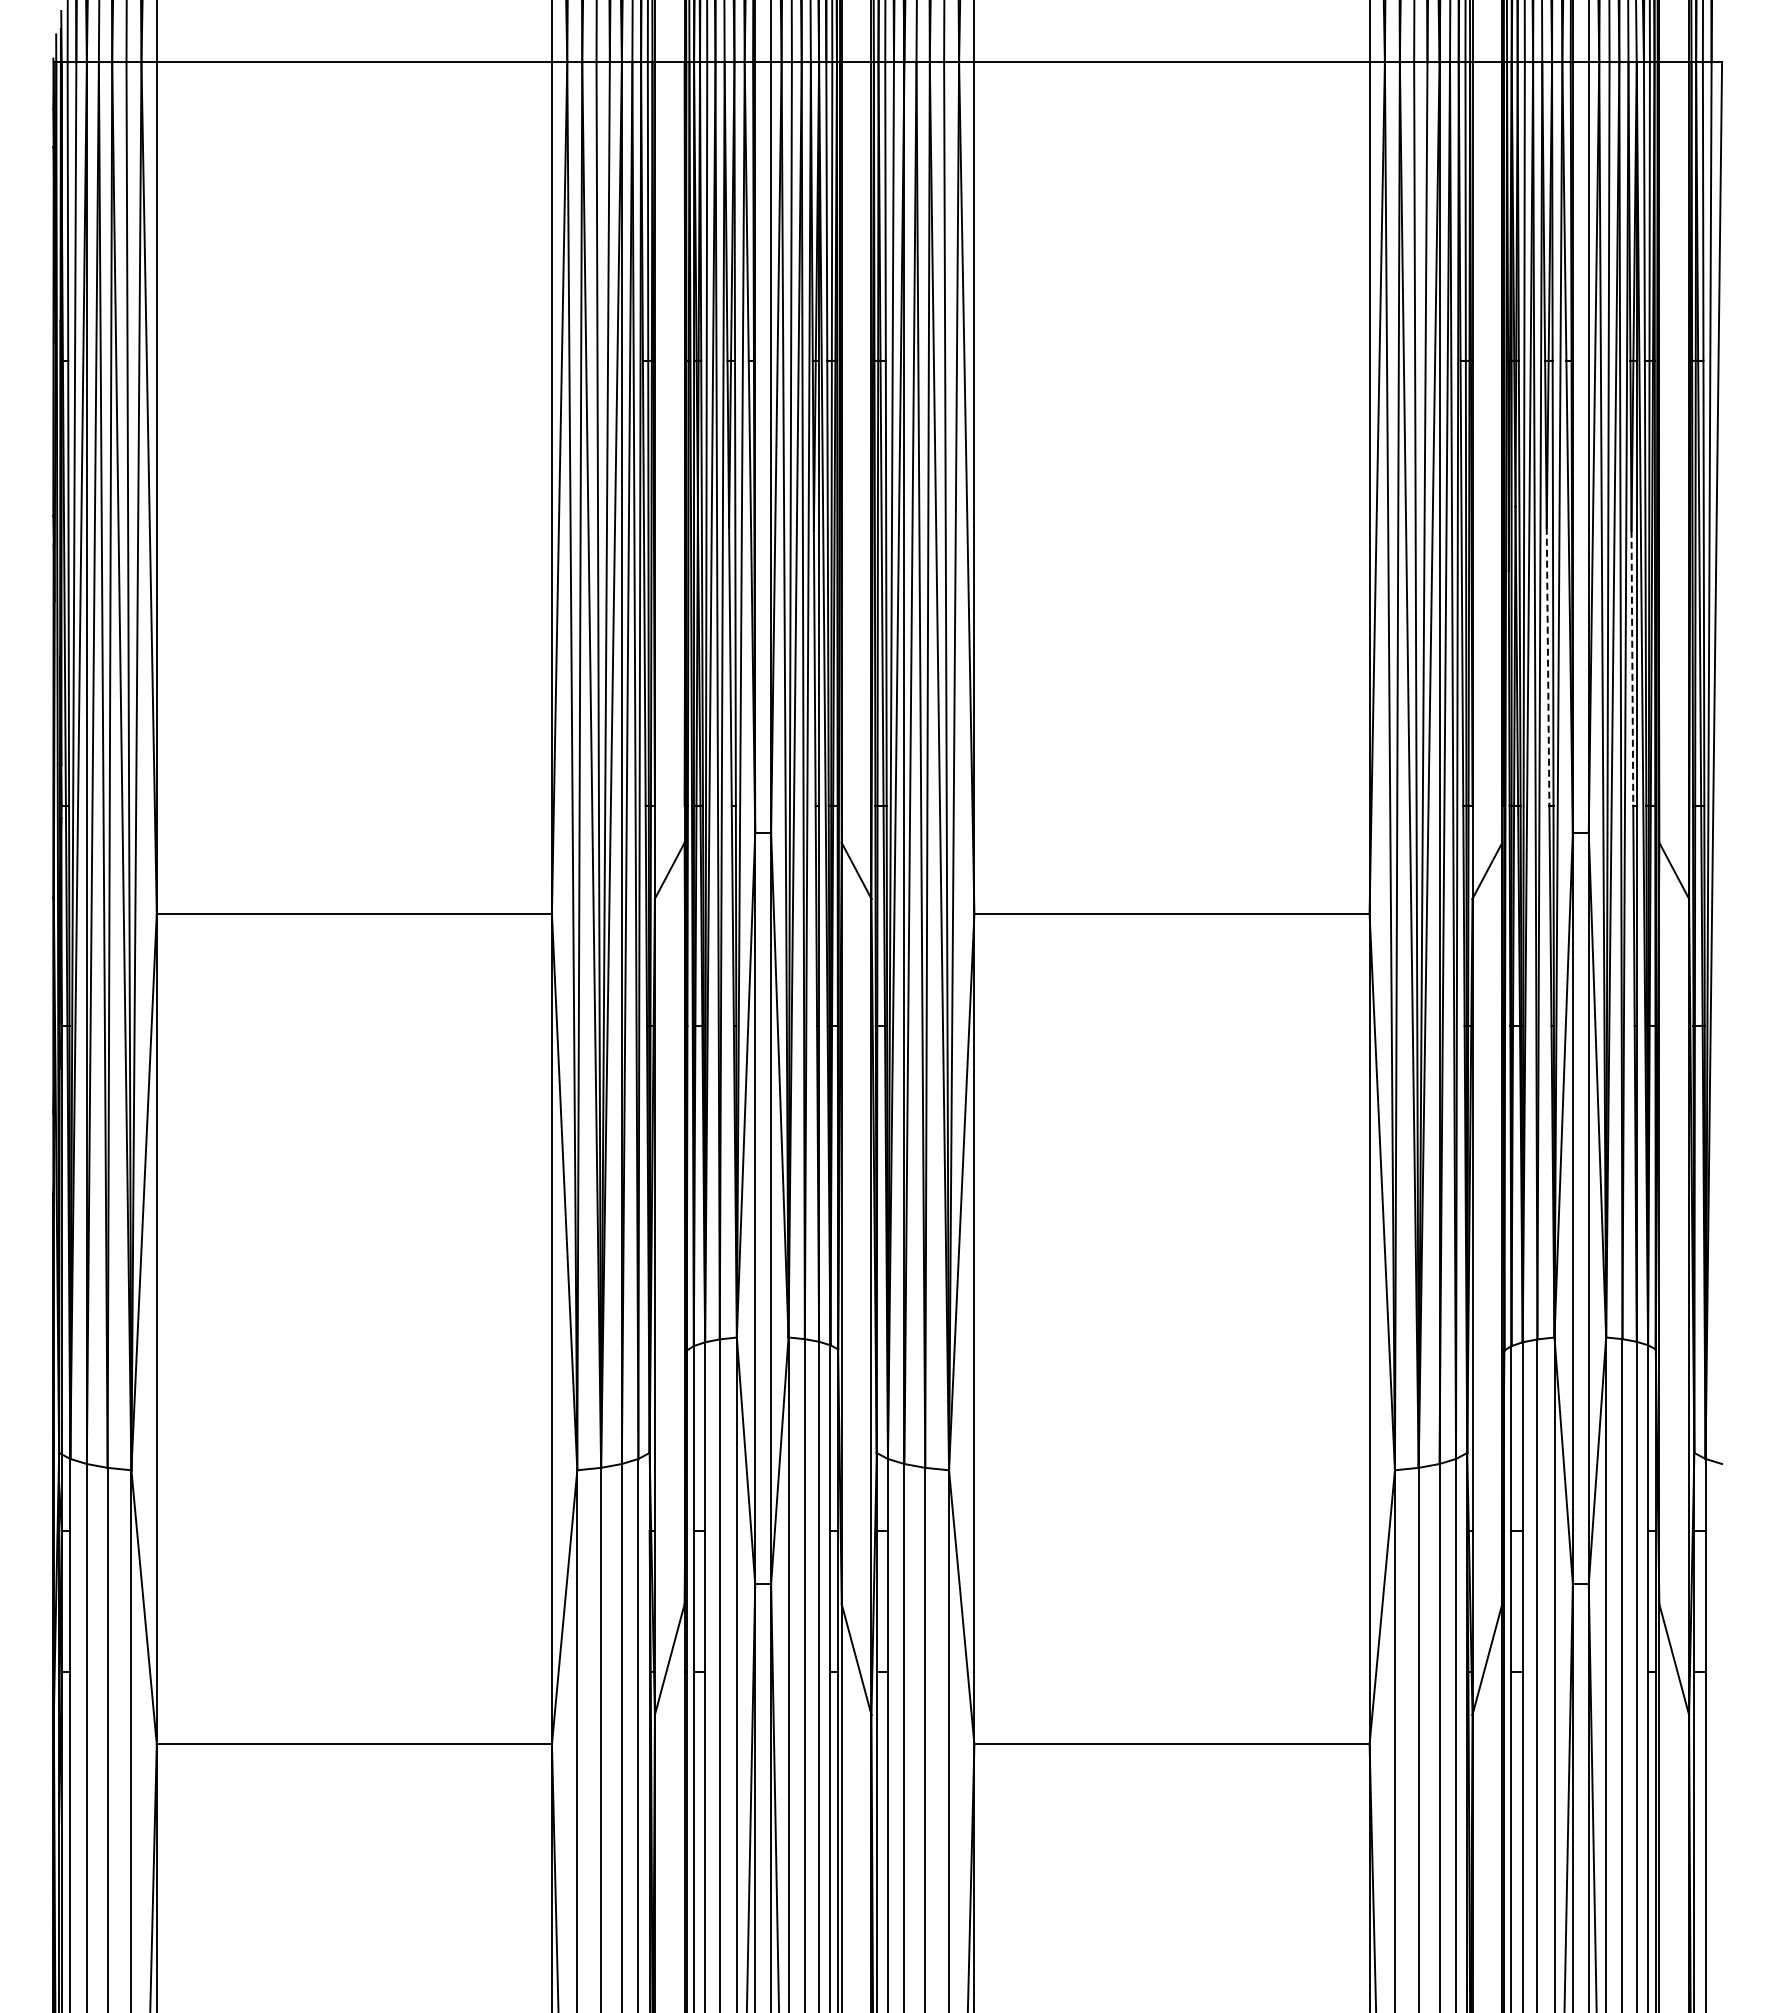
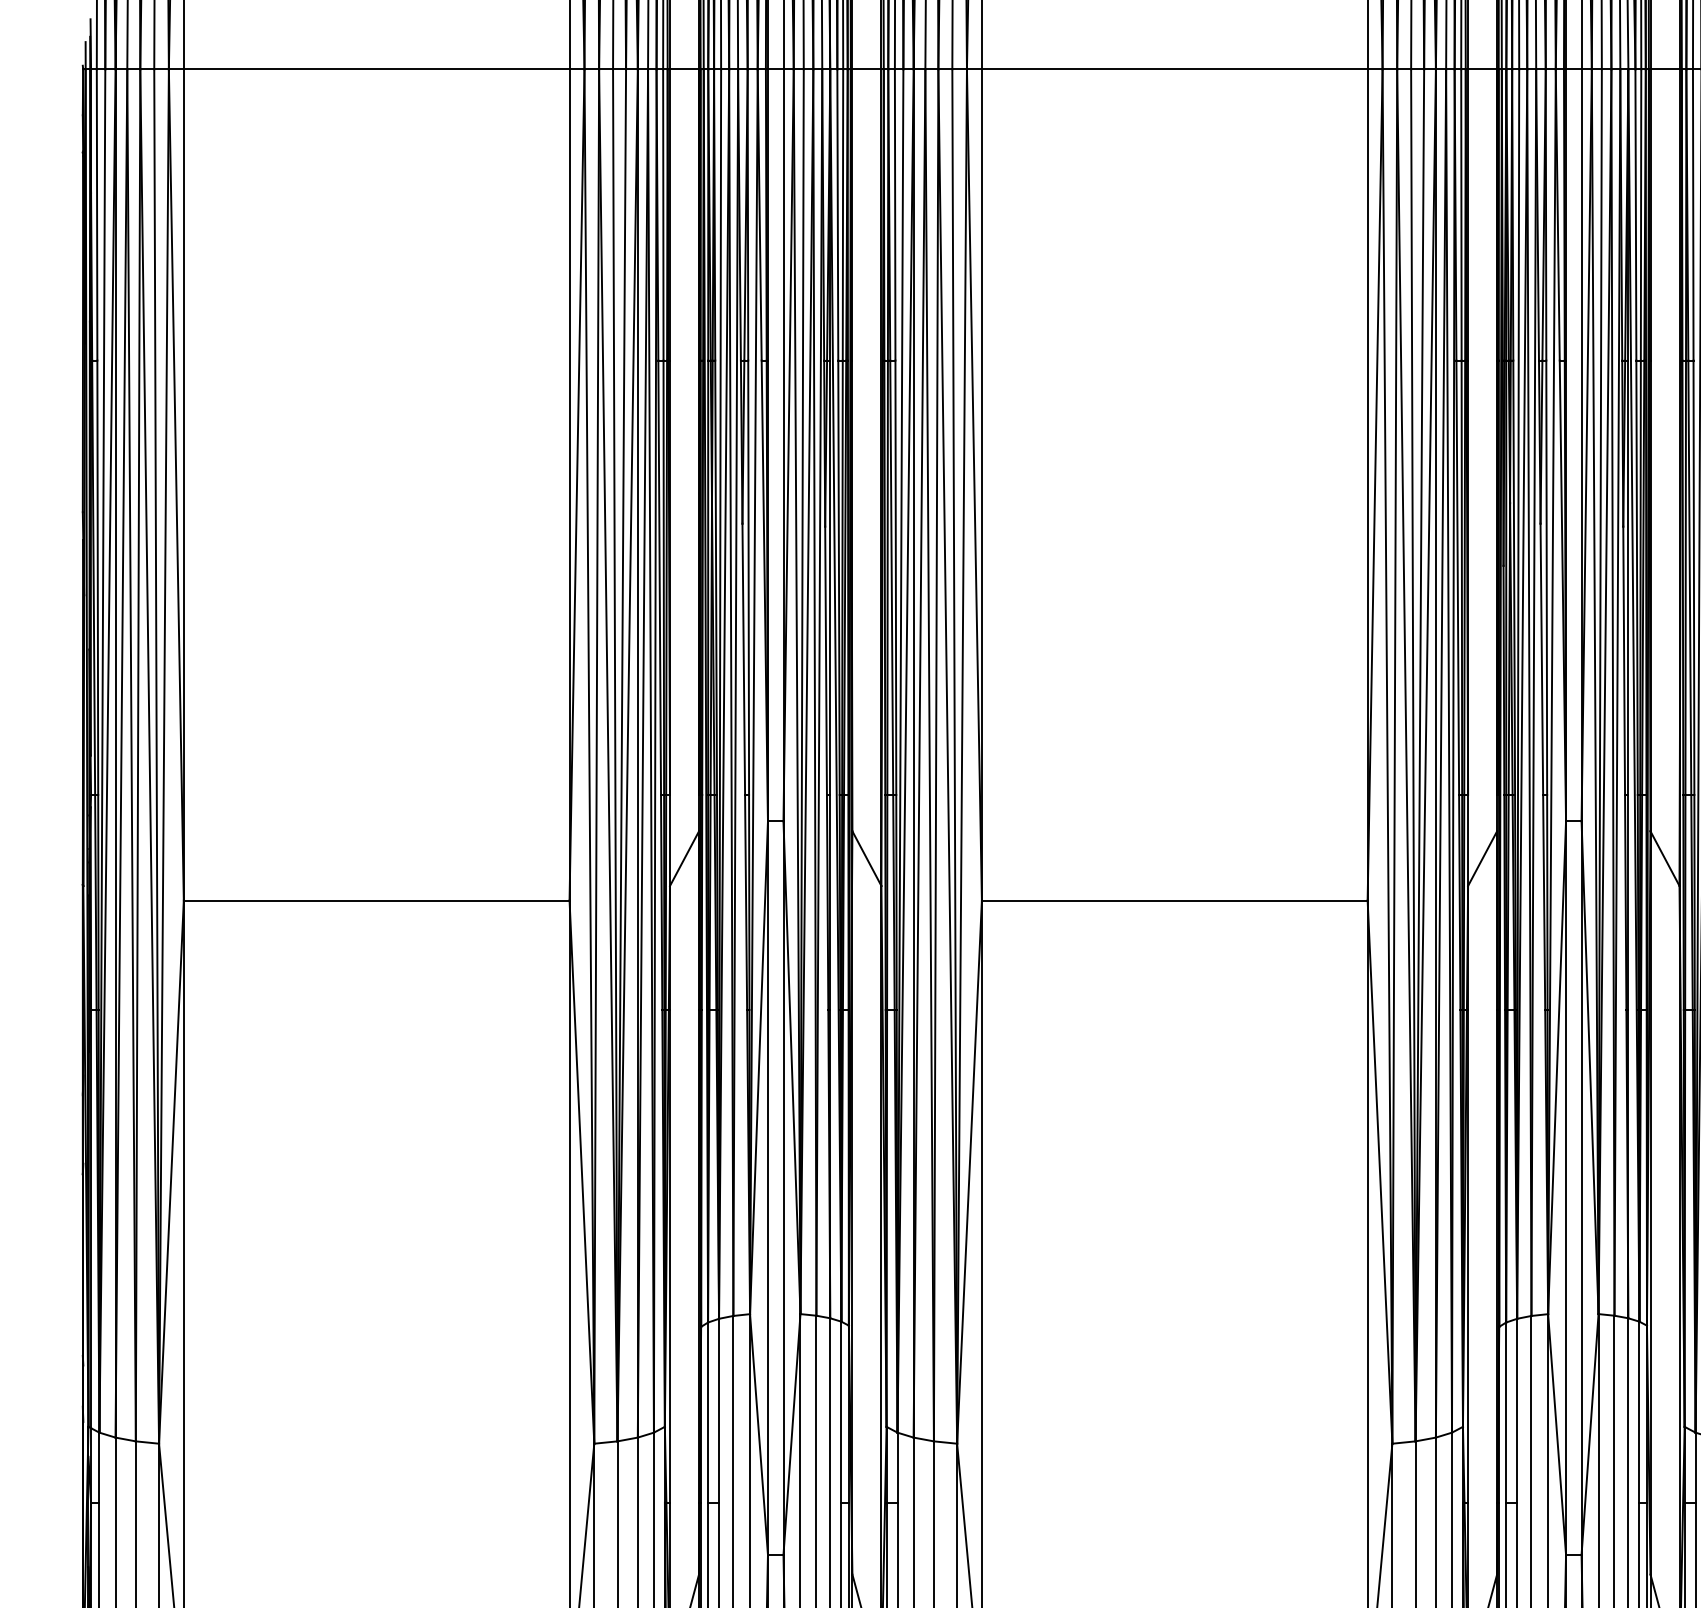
line: (1548, 666) -> (1542, 659), dashed -> solid
line: (1632, 668) -> (1624, 661), dashed -> solid

